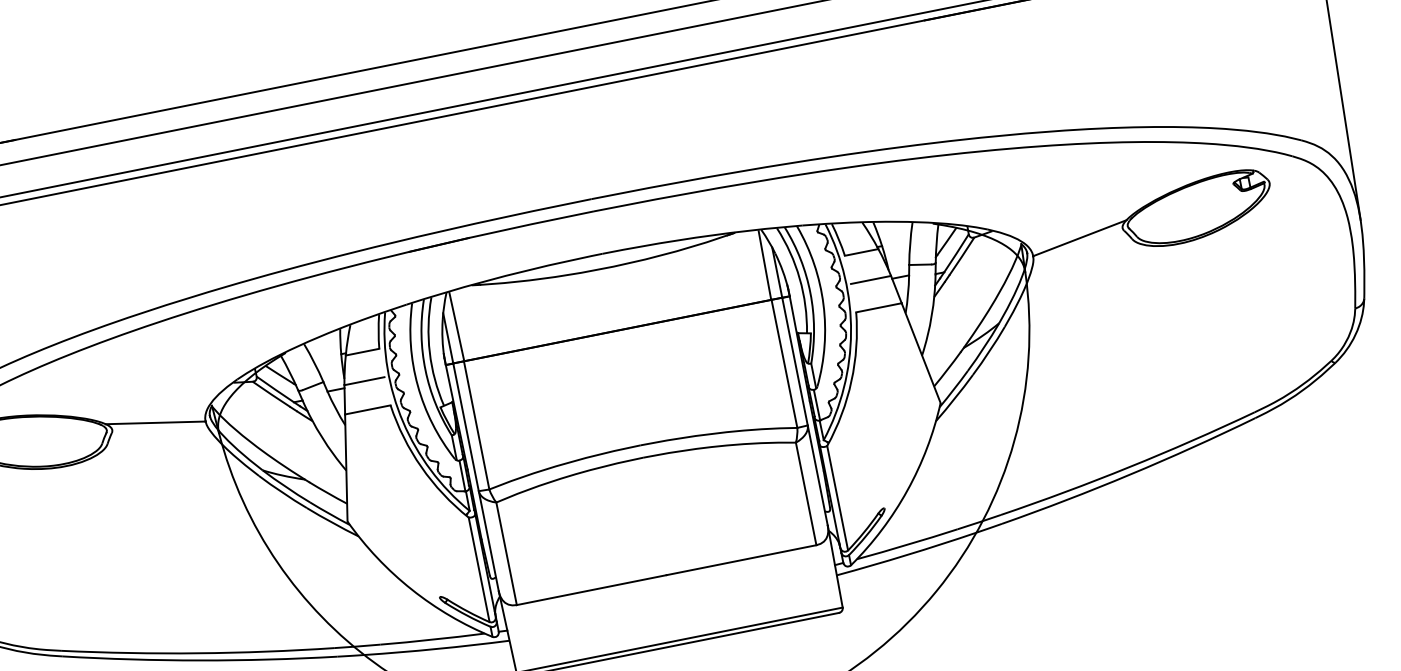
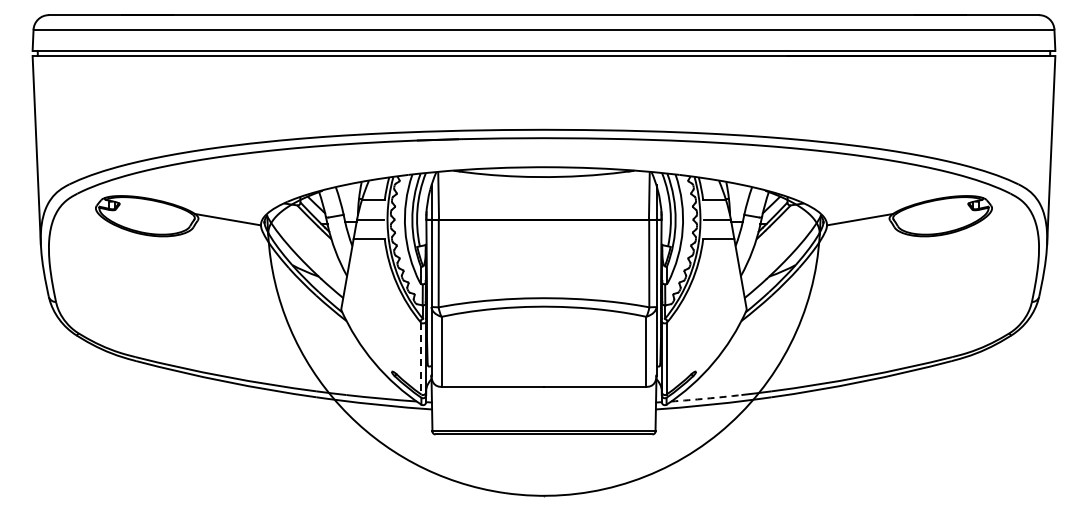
arc: (907, 544) -> (706, 398), solid -> dashed
line: (479, 569) -> (421, 358), solid -> dashed

